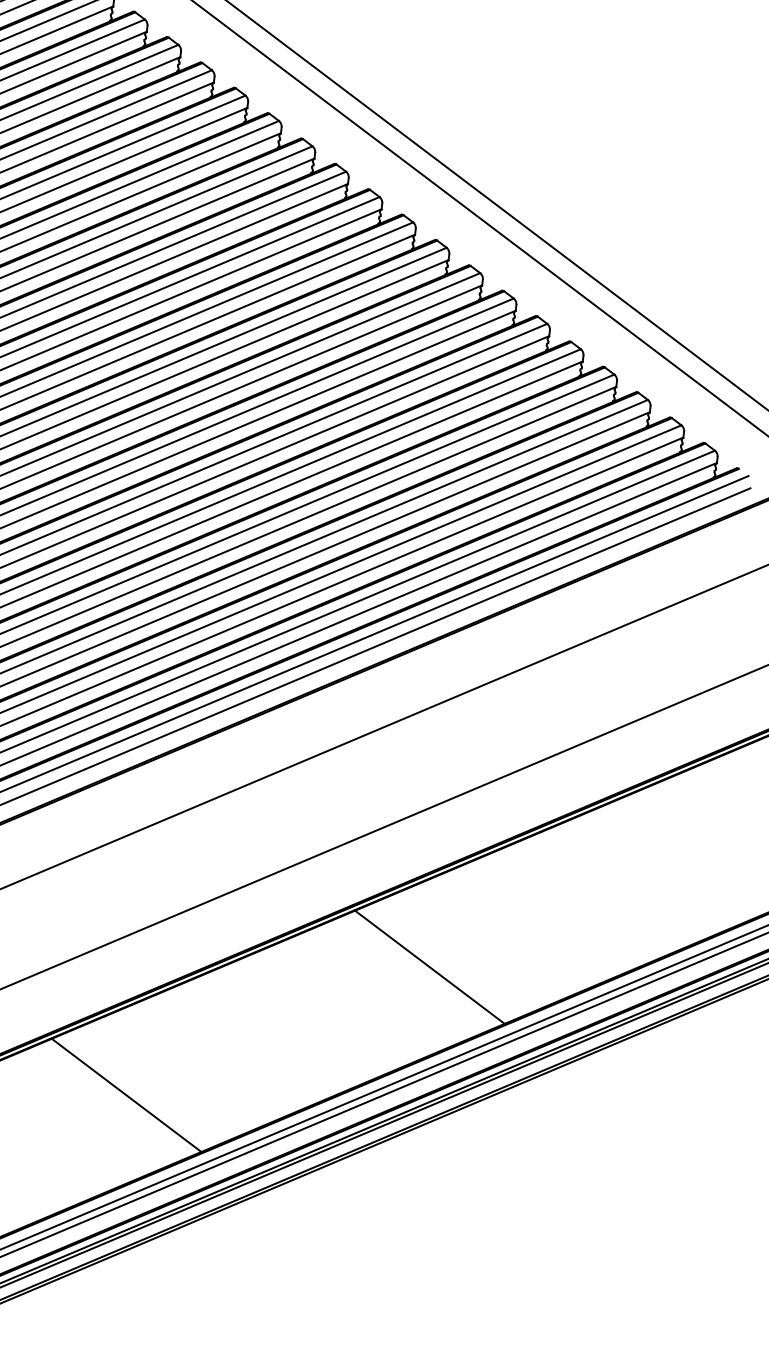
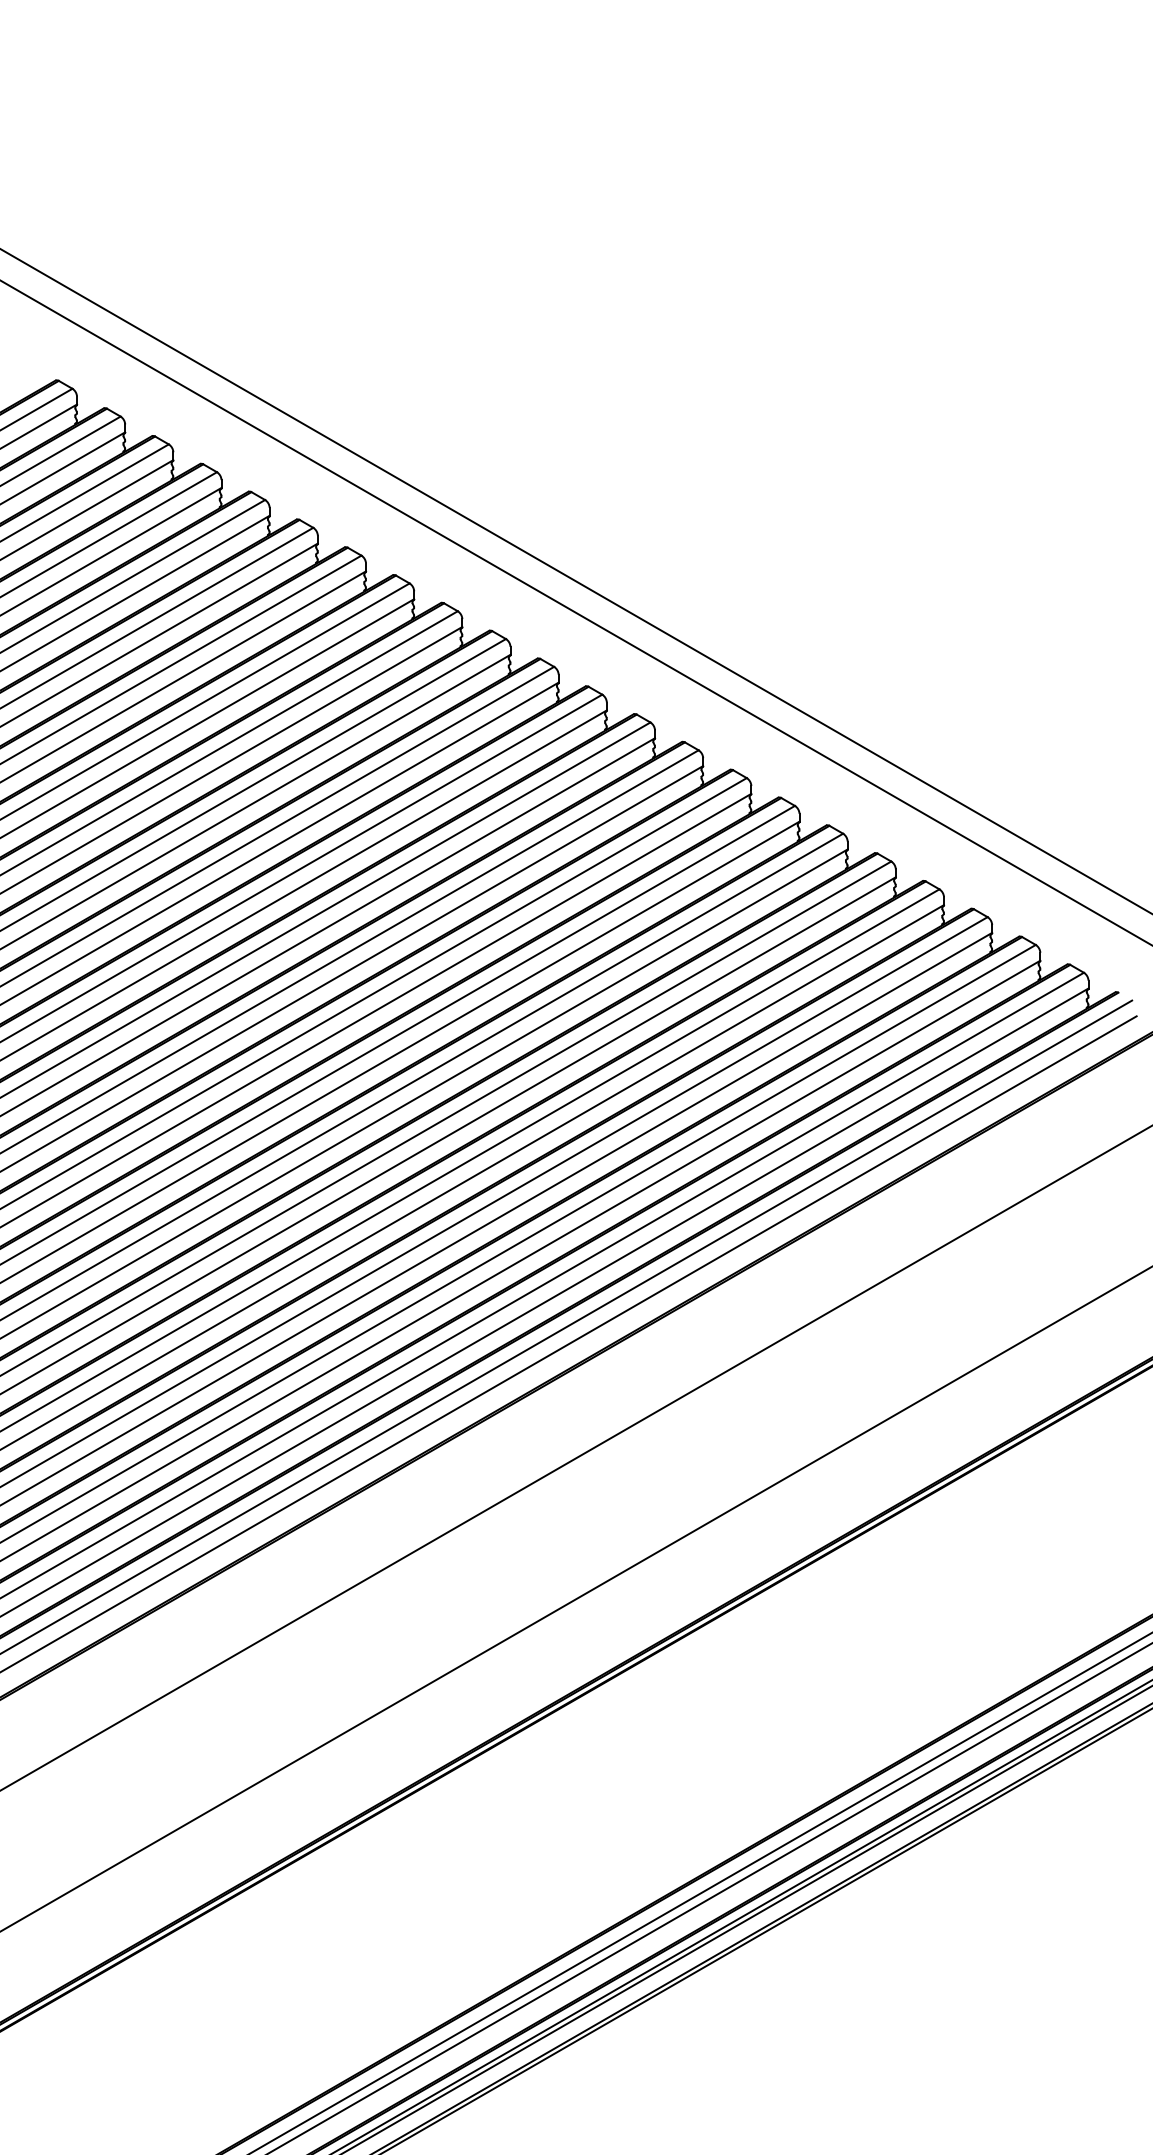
line: (429, 967) -> (793, 1697), removed
line: (126, 1095) -> (416, 1915), removed

